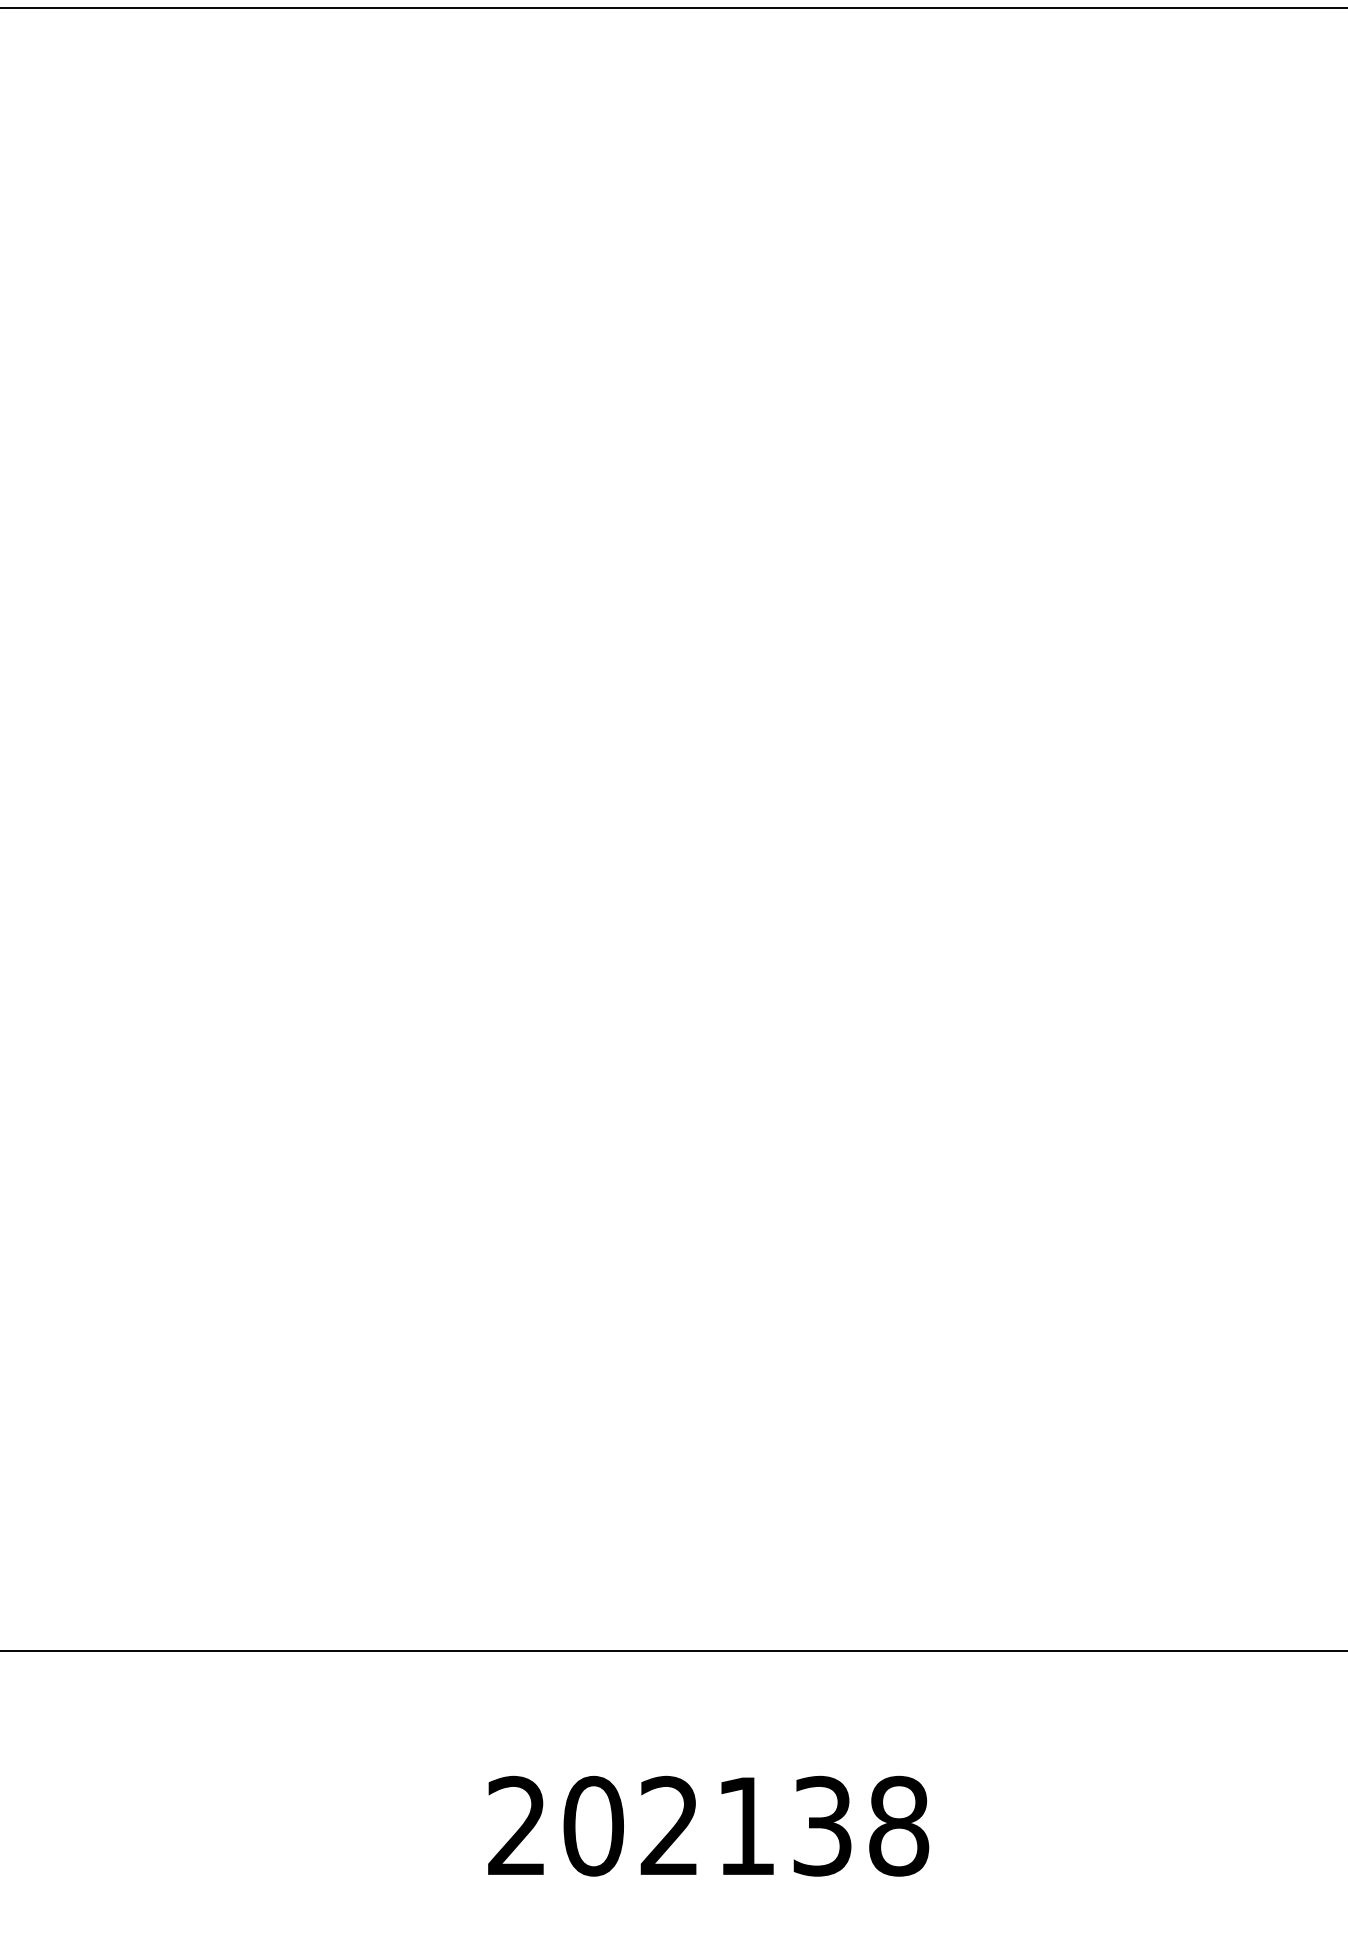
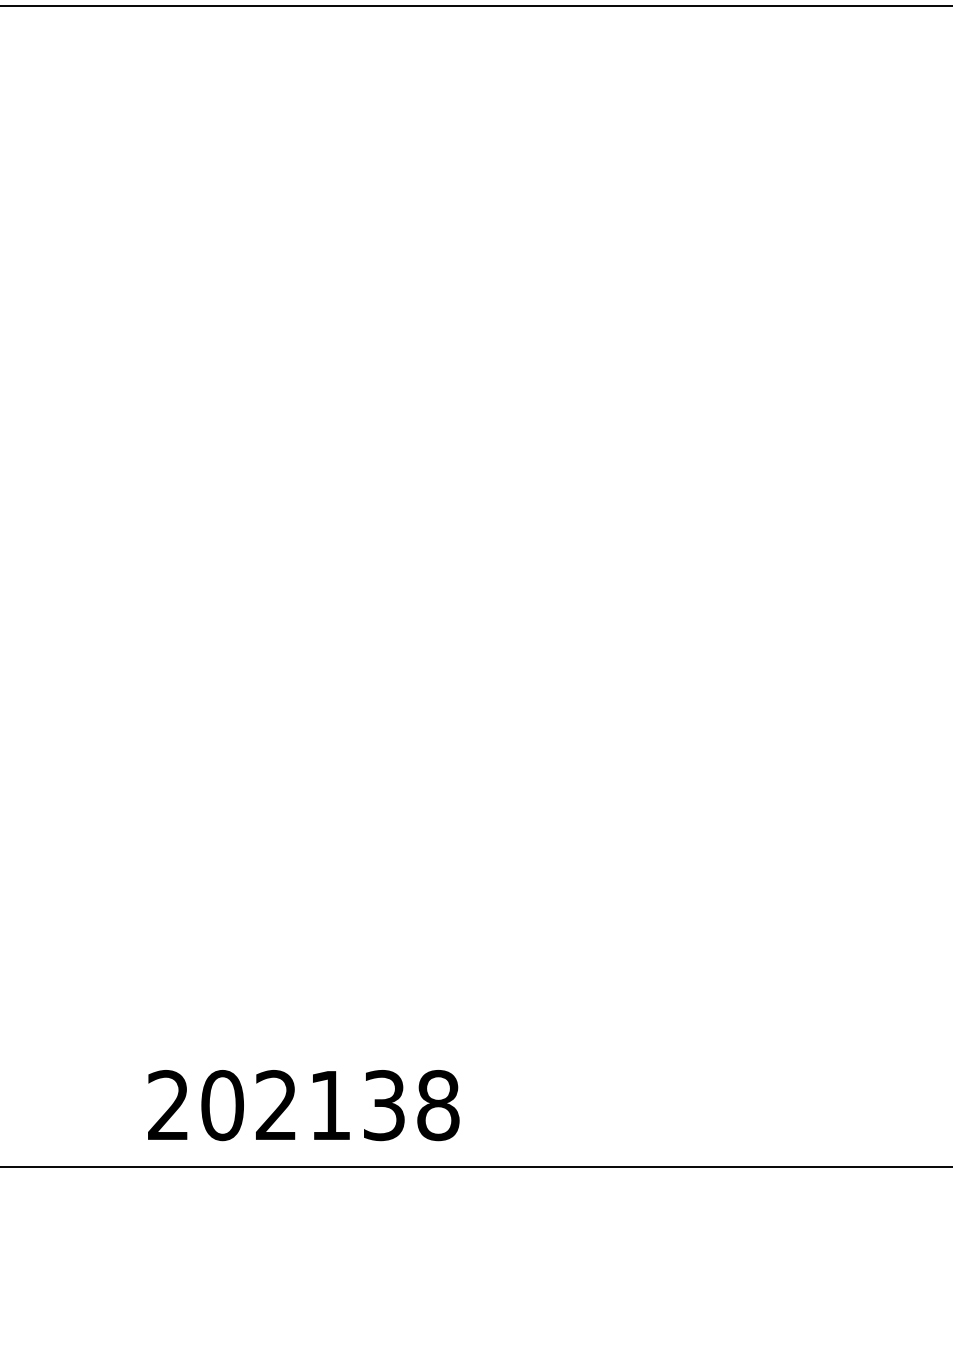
text: (708, 1825) -> (303, 1104), moved

